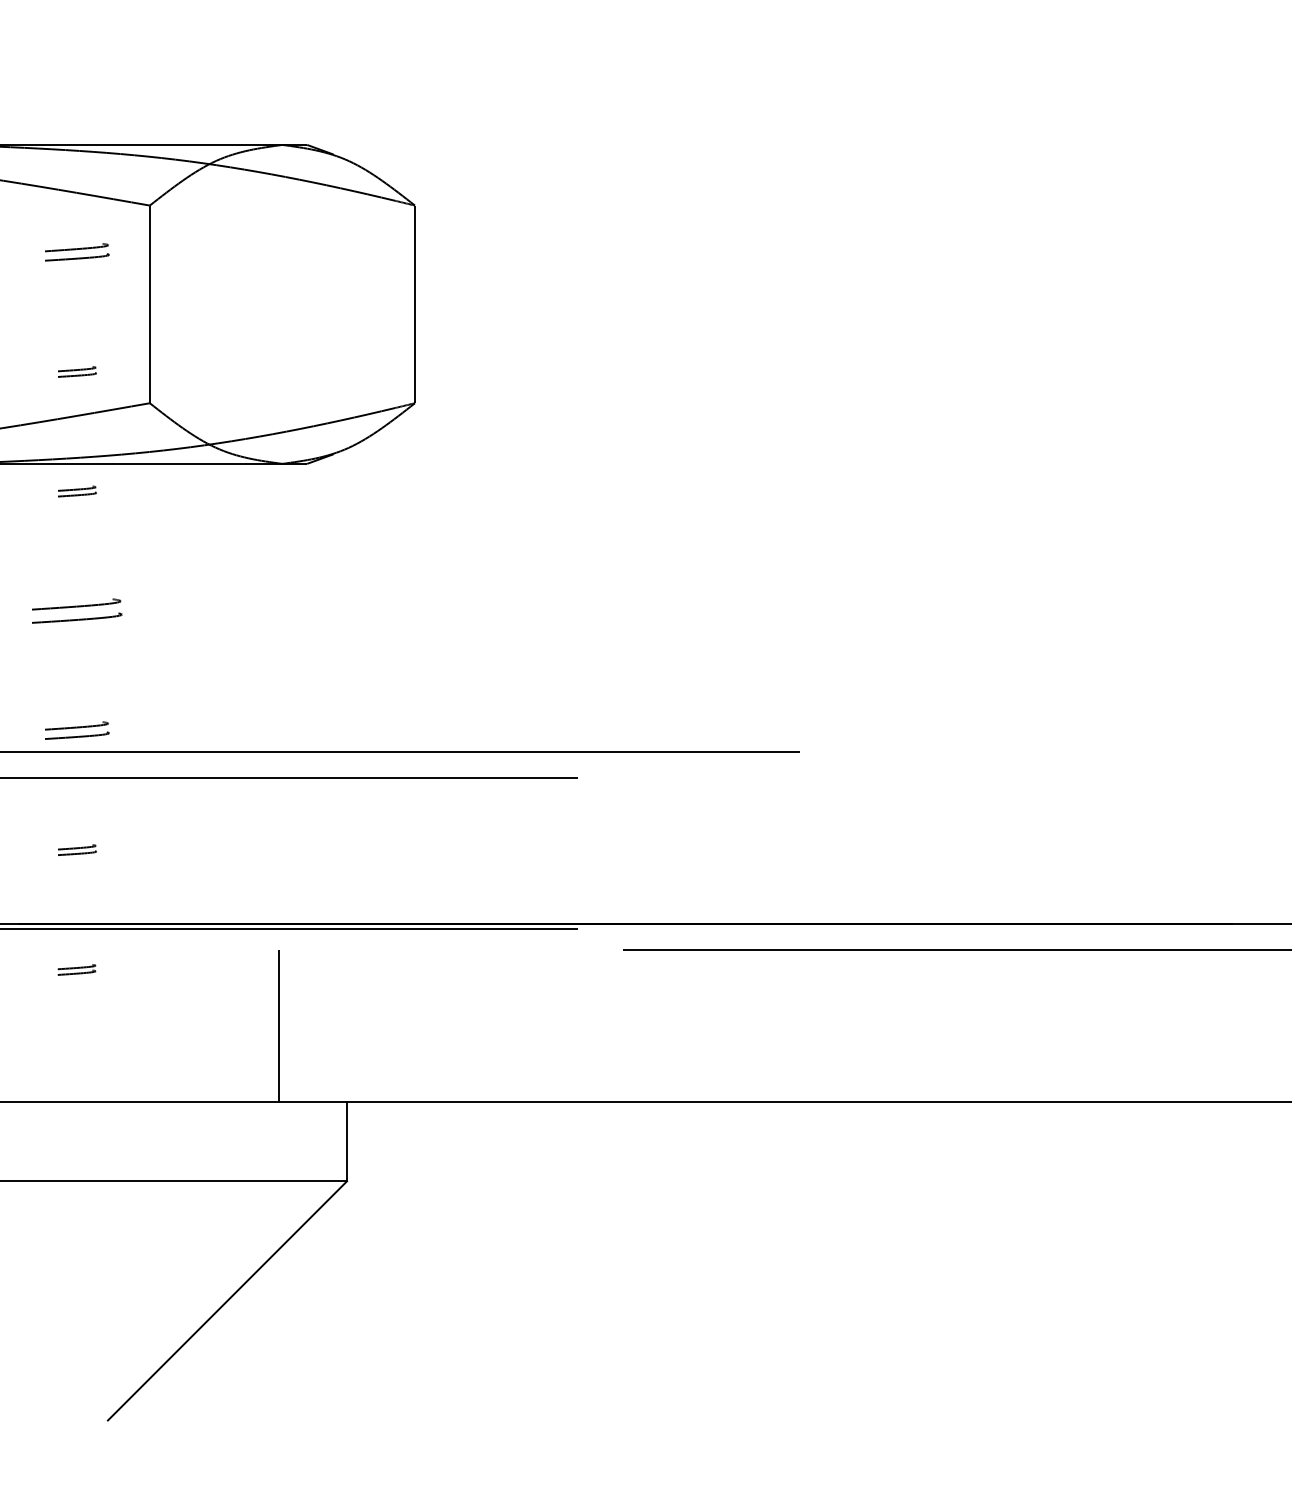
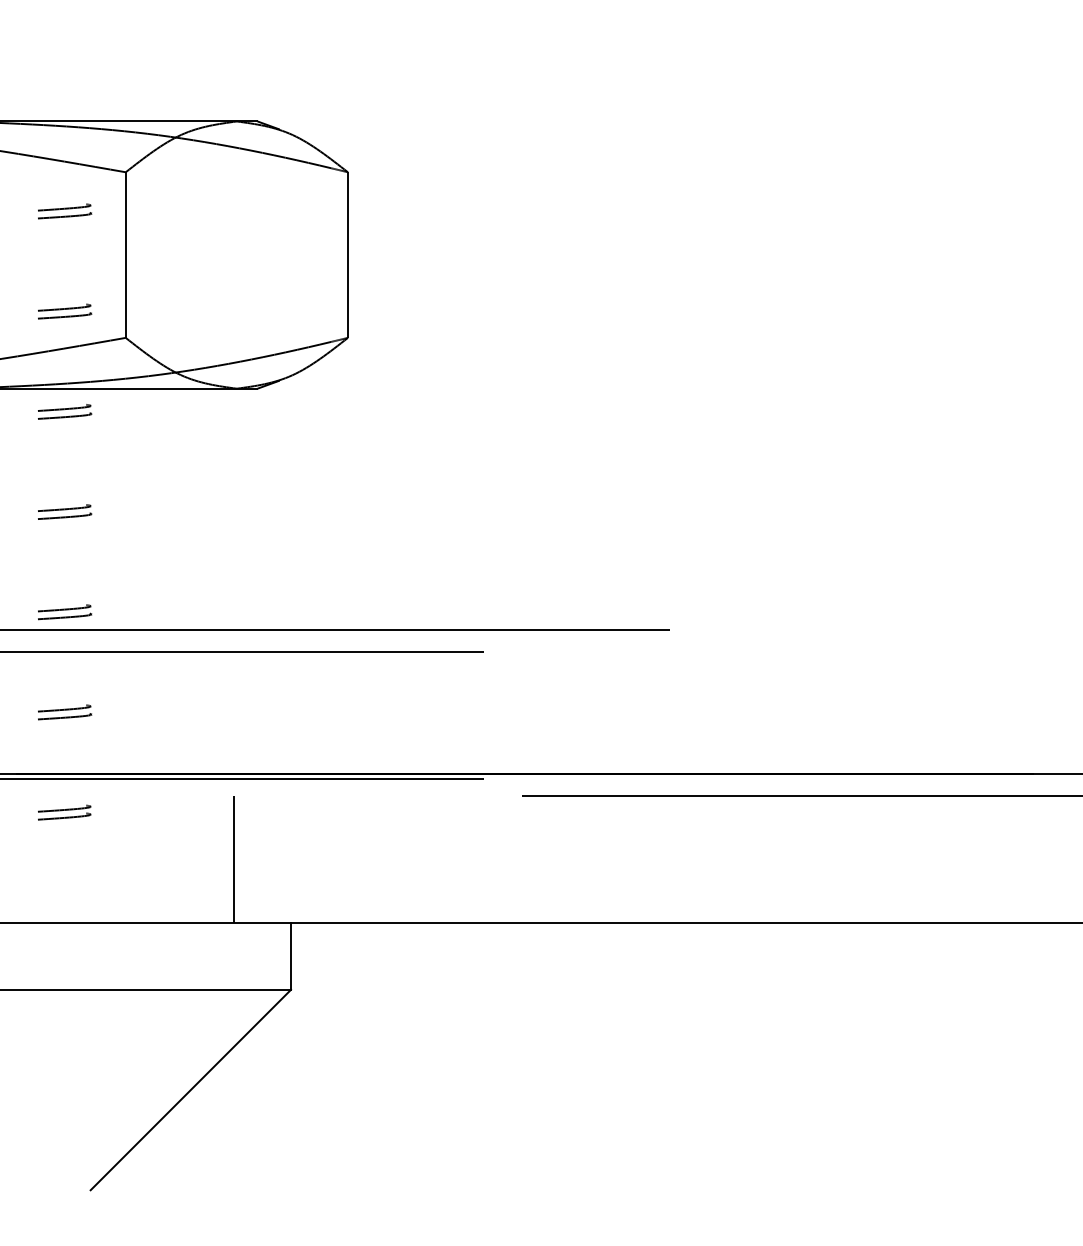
part: (77, 371) -> (65, 311), size x1.67
part: (77, 491) -> (65, 411), size x1.67
part: (77, 610) -> (65, 511), size x0.71
part: (77, 849) -> (65, 711), size x1.67
part: (76, 969) -> (64, 812), size x1.67

